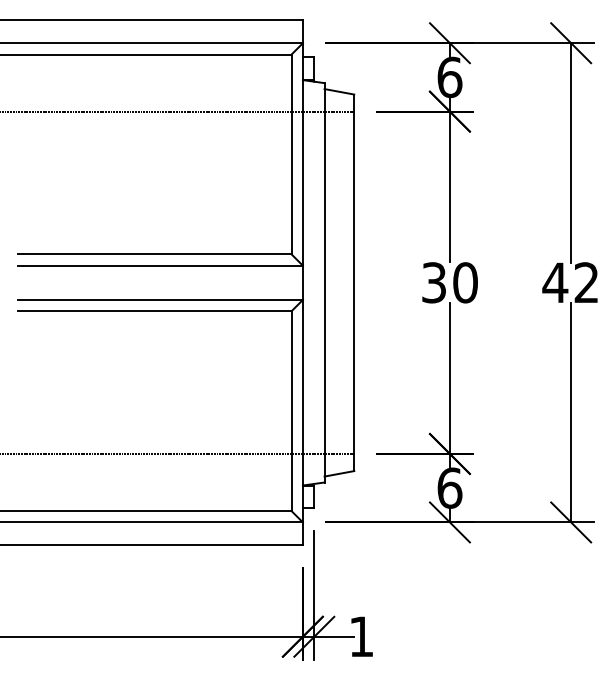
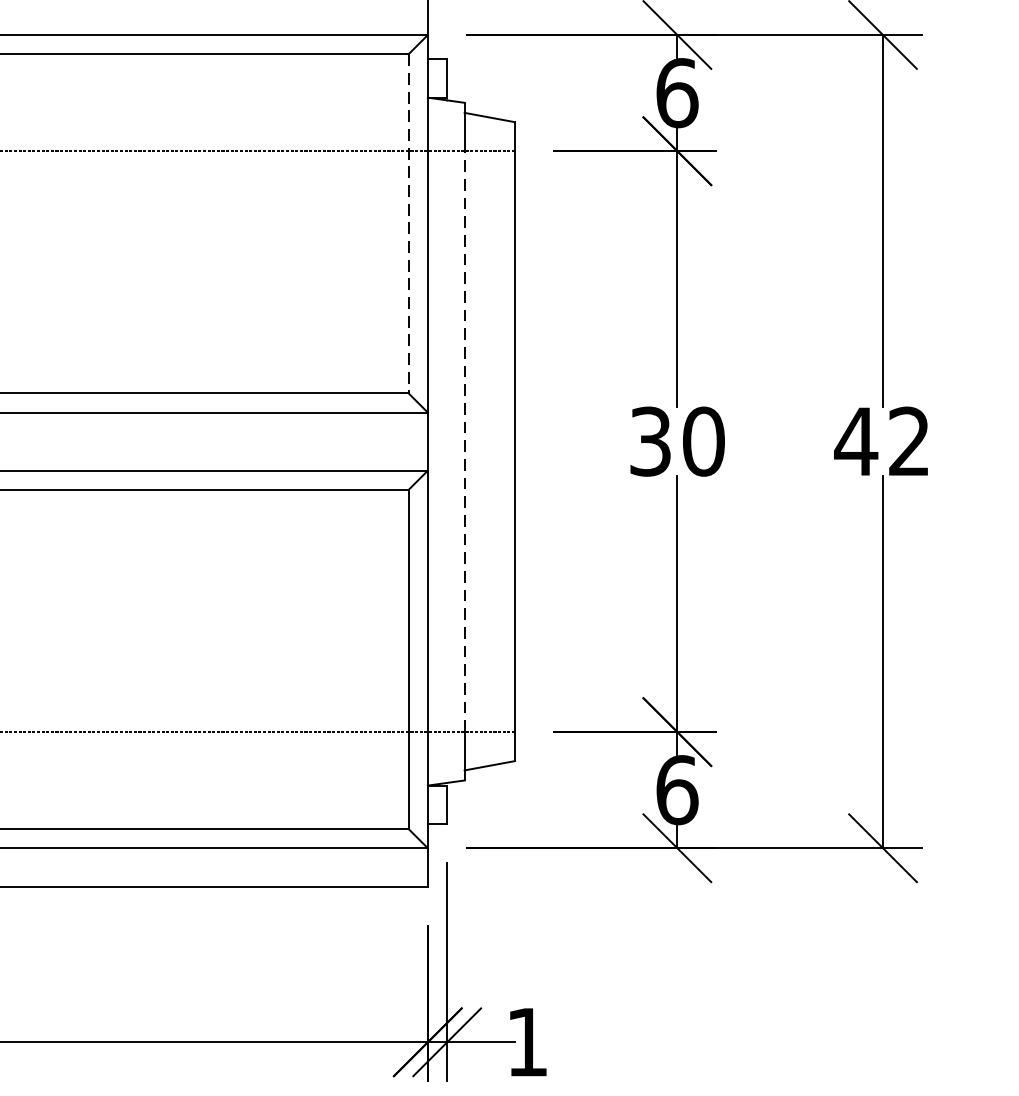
line: (291, 154) -> (408, 223), solid -> dashed
line: (324, 282) -> (464, 441), solid -> dashed

